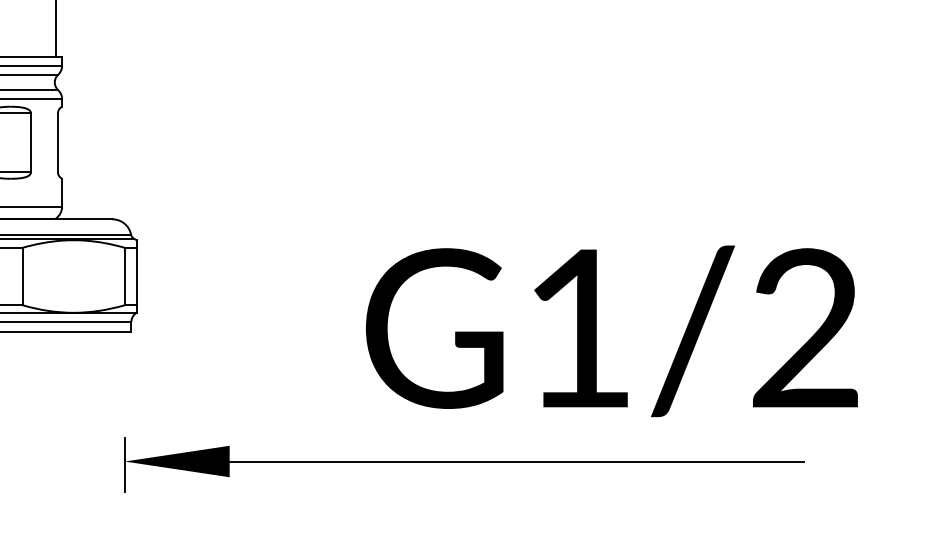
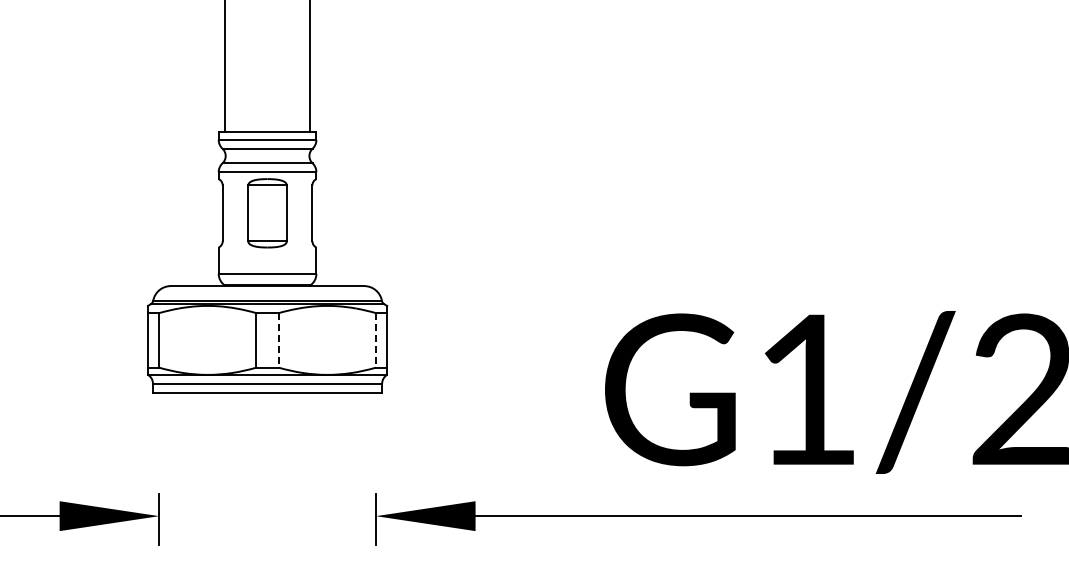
line: (22, 276) -> (278, 340), solid -> dashed
line: (124, 276) -> (375, 340), solid -> dashed

